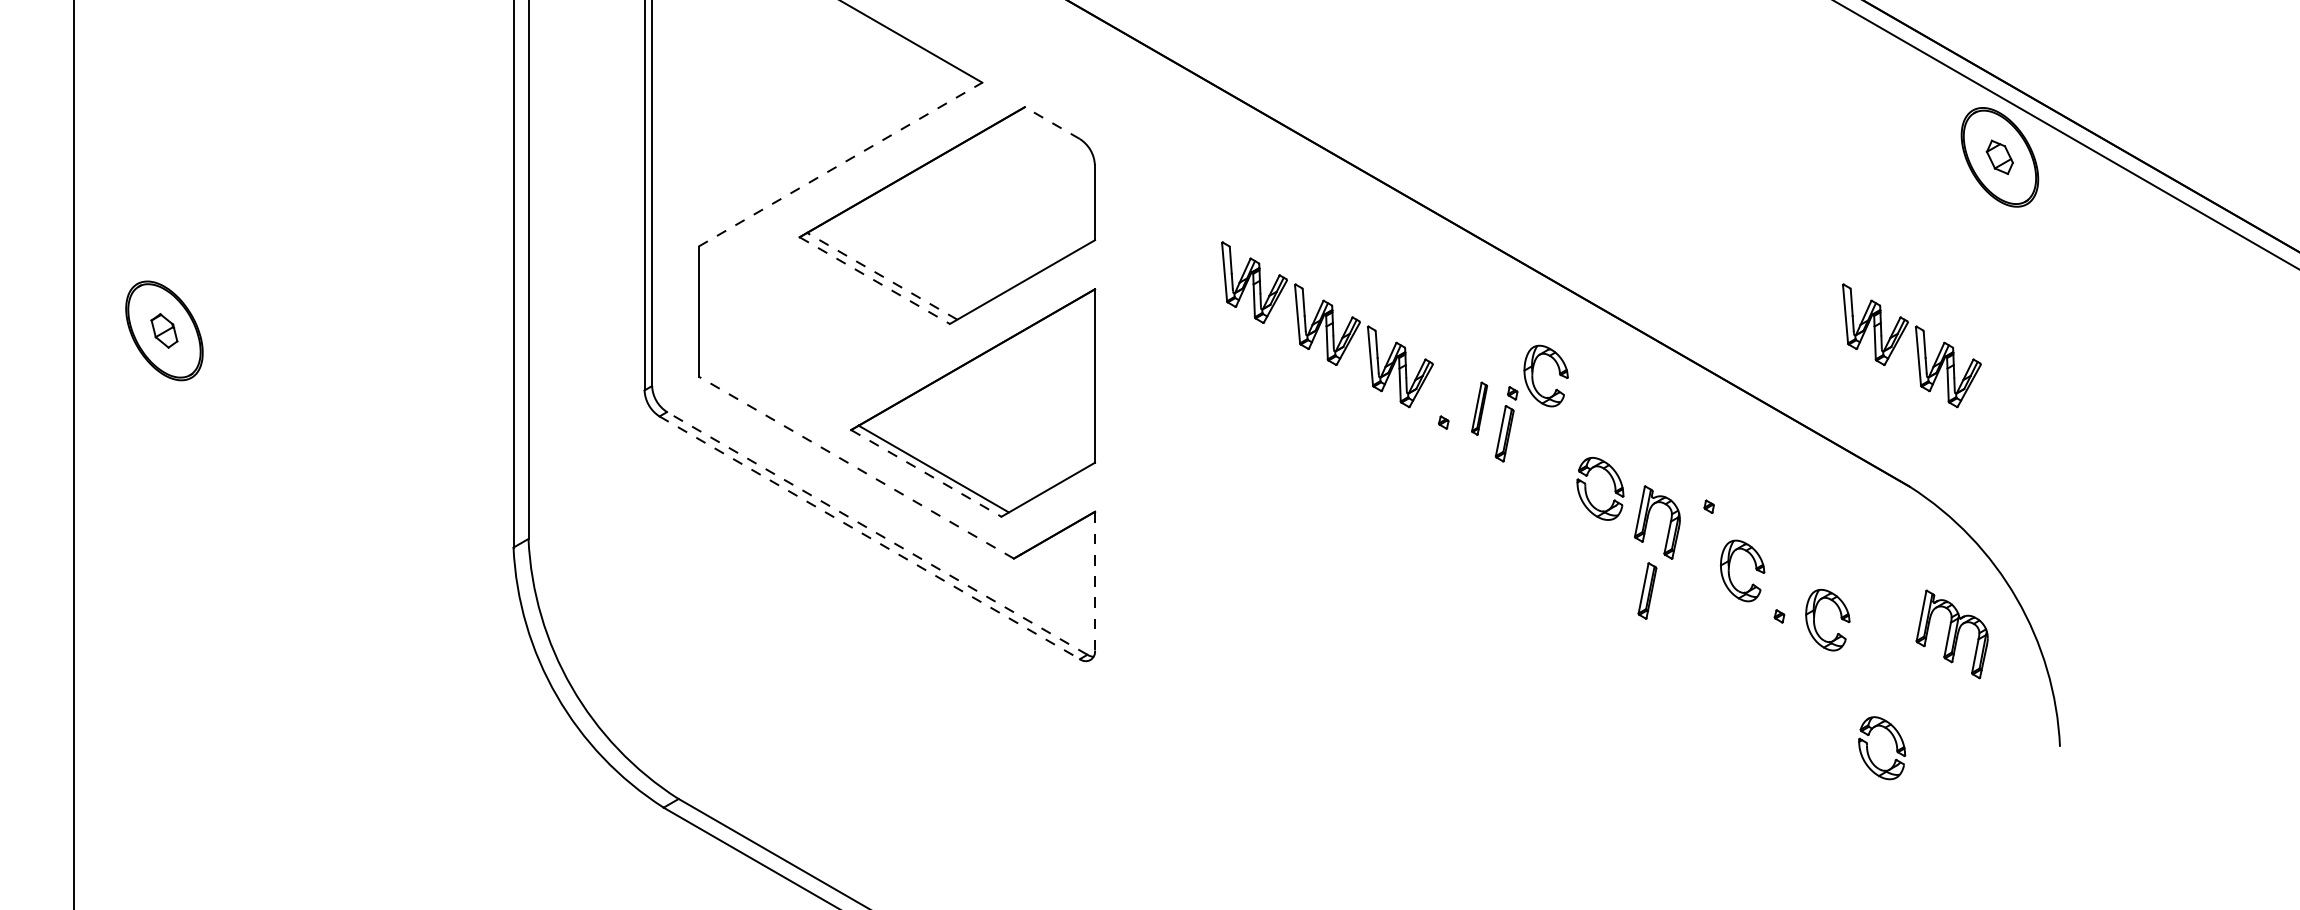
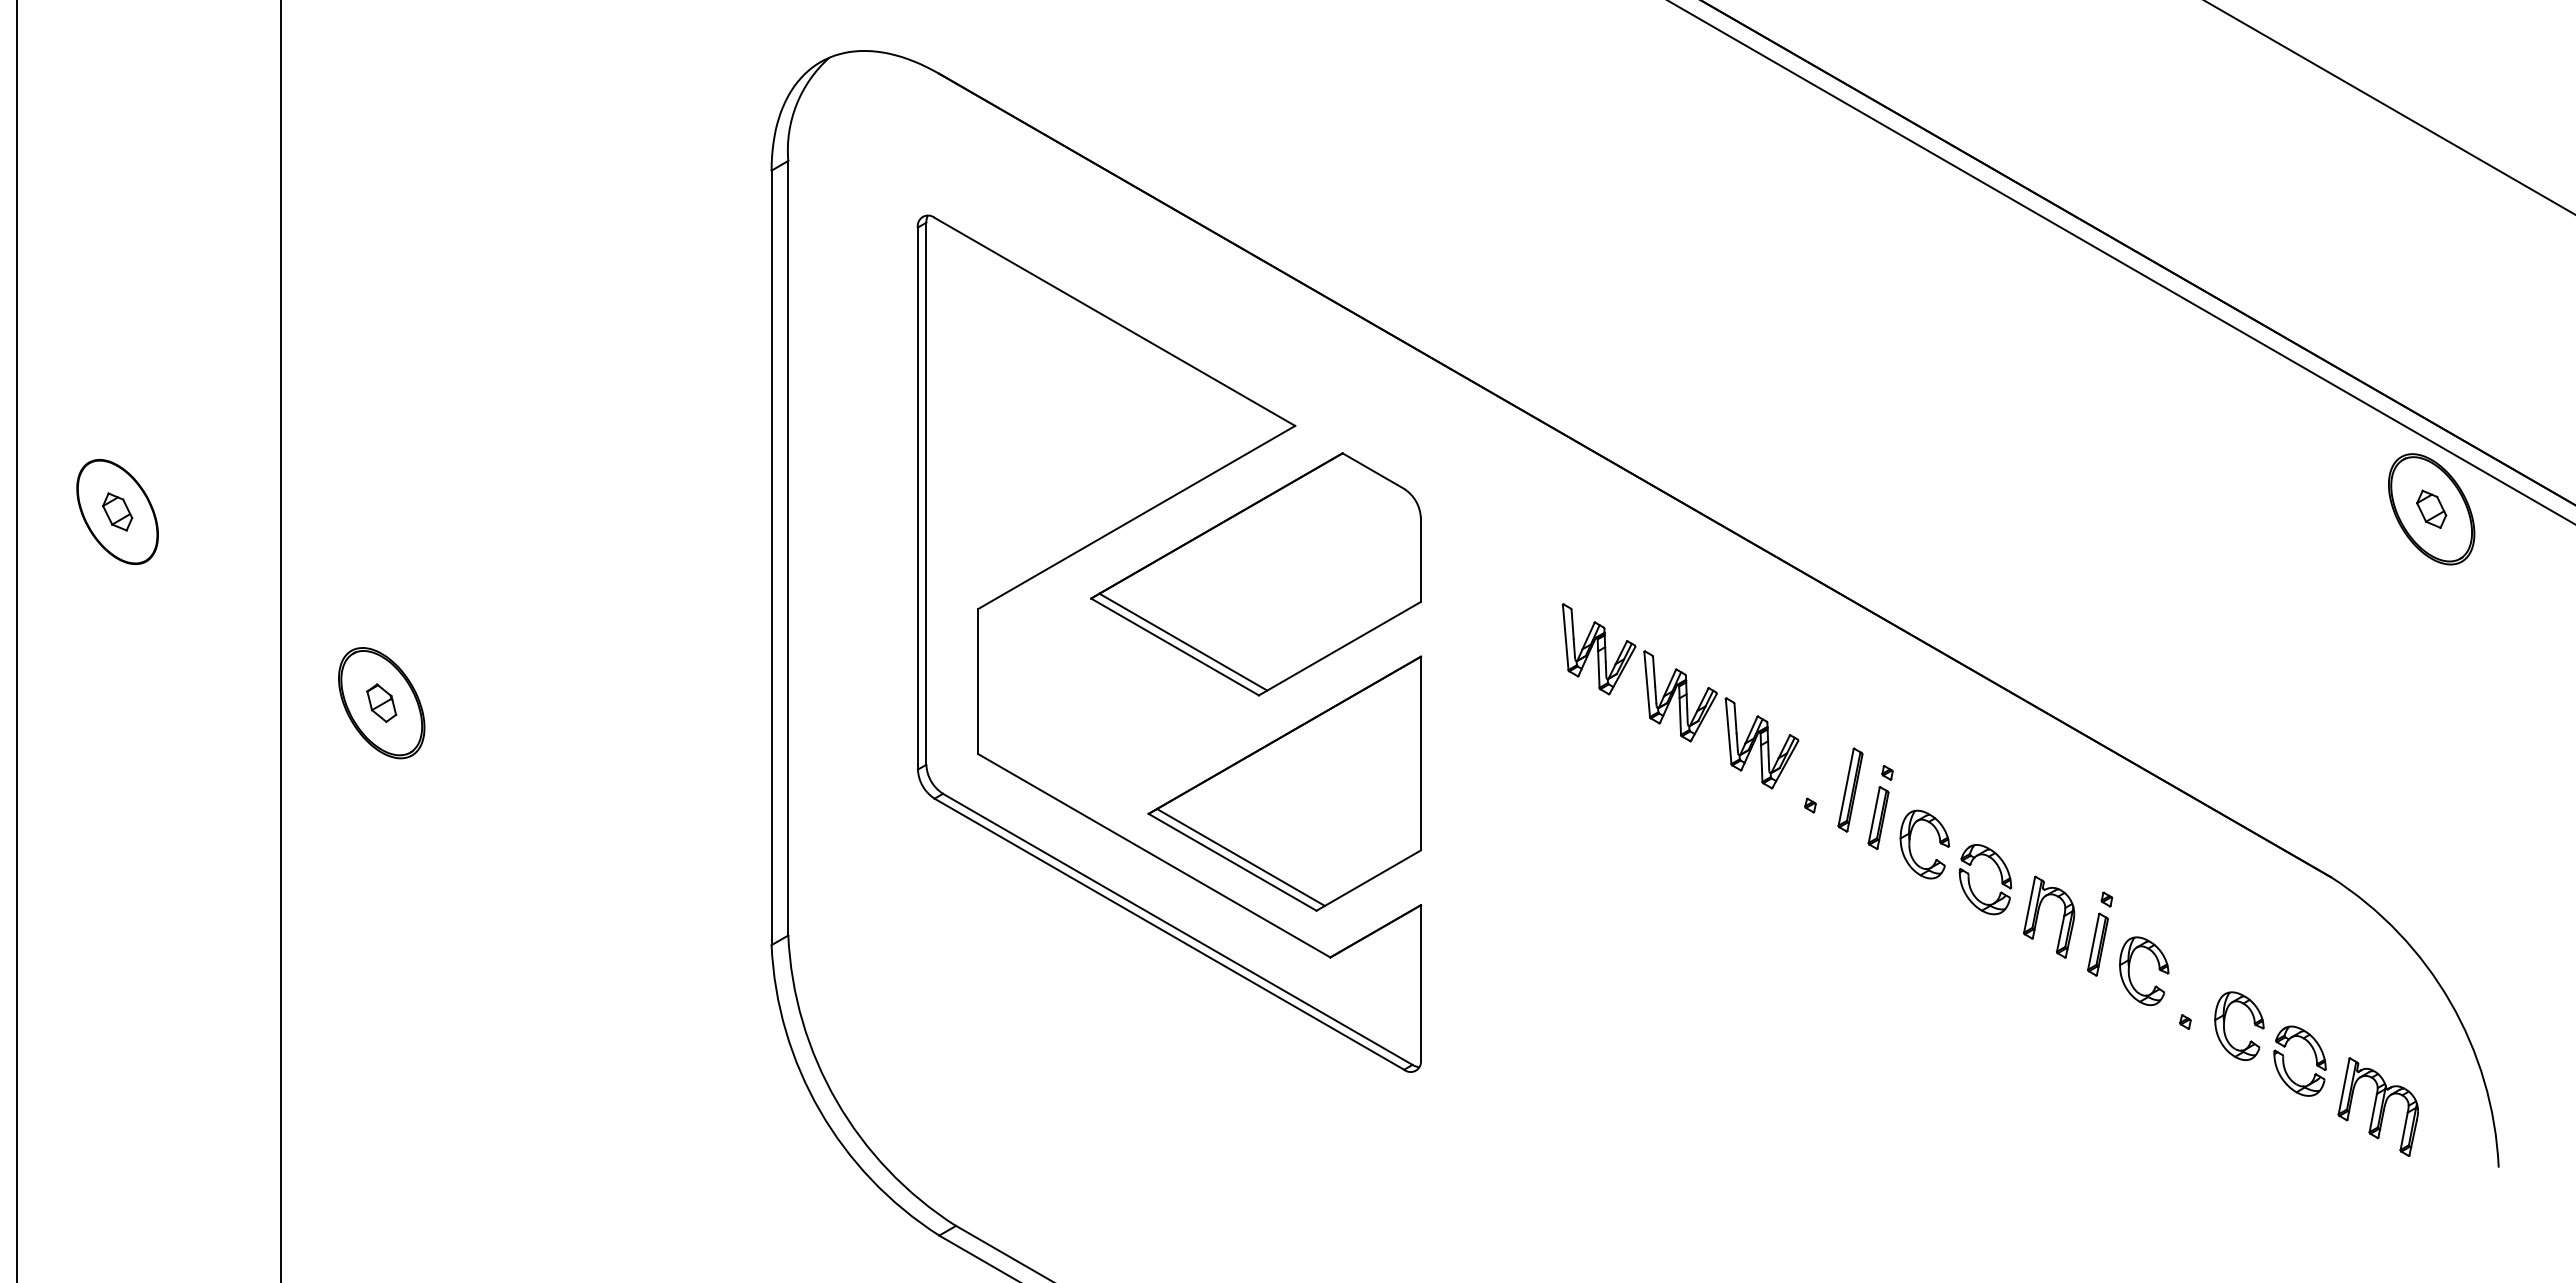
line: (1052, 123) -> (1373, 471), dashed -> solid
line: (841, 164) -> (1137, 517), dashed -> solid
line: (882, 276) -> (1183, 642), dashed -> solid
line: (875, 280) -> (1175, 646), dashed -> solid
part: (1912, 345) -> (2333, 719), removed
part: (1533, 375) -> (1910, 844), moved
part: (1479, 408) -> (1850, 789), size x1.43
line: (855, 467) -> (1153, 855), dashed -> solid
line: (926, 473) -> (1232, 862), dashed -> solid
line: (876, 533) -> (1177, 929), dashed -> solid
line: (869, 538) -> (1169, 934), dashed -> solid
line: (1095, 581) -> (1421, 982), dashed -> solid
part: (1647, 590) -> (2097, 944), moved
part: (1951, 633) -> (2377, 1106), moved
part: (1868, 747) -> (2284, 1060), moved

